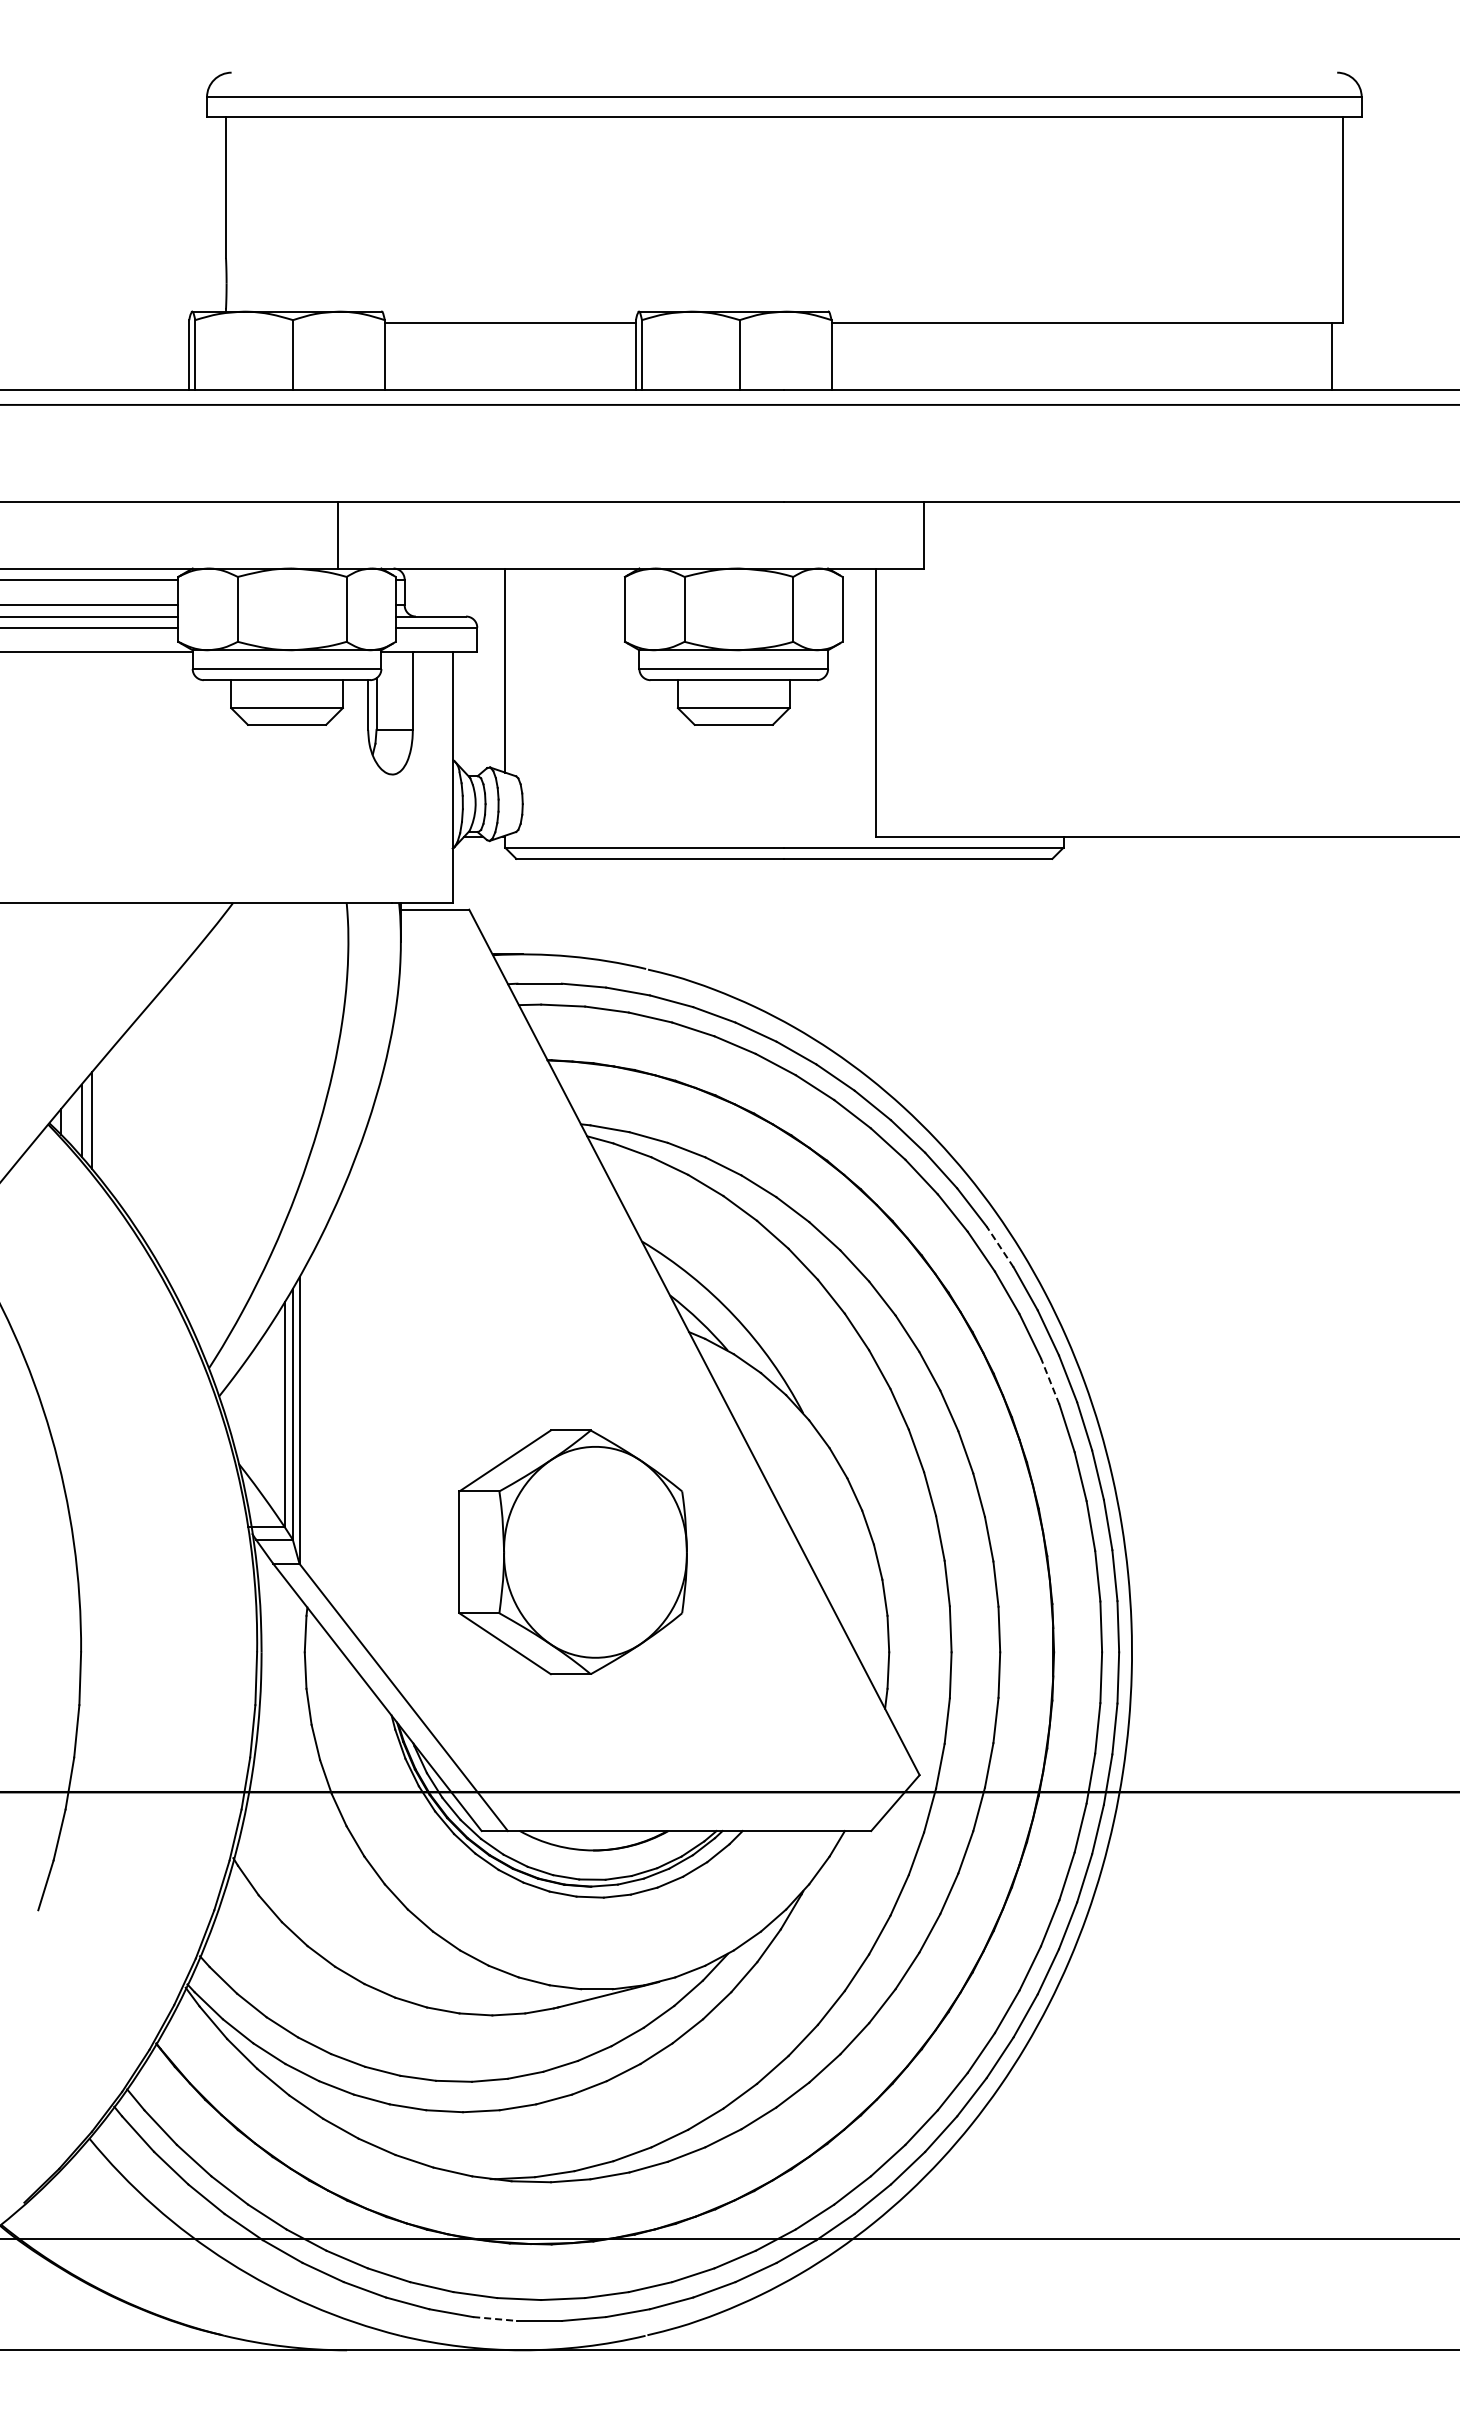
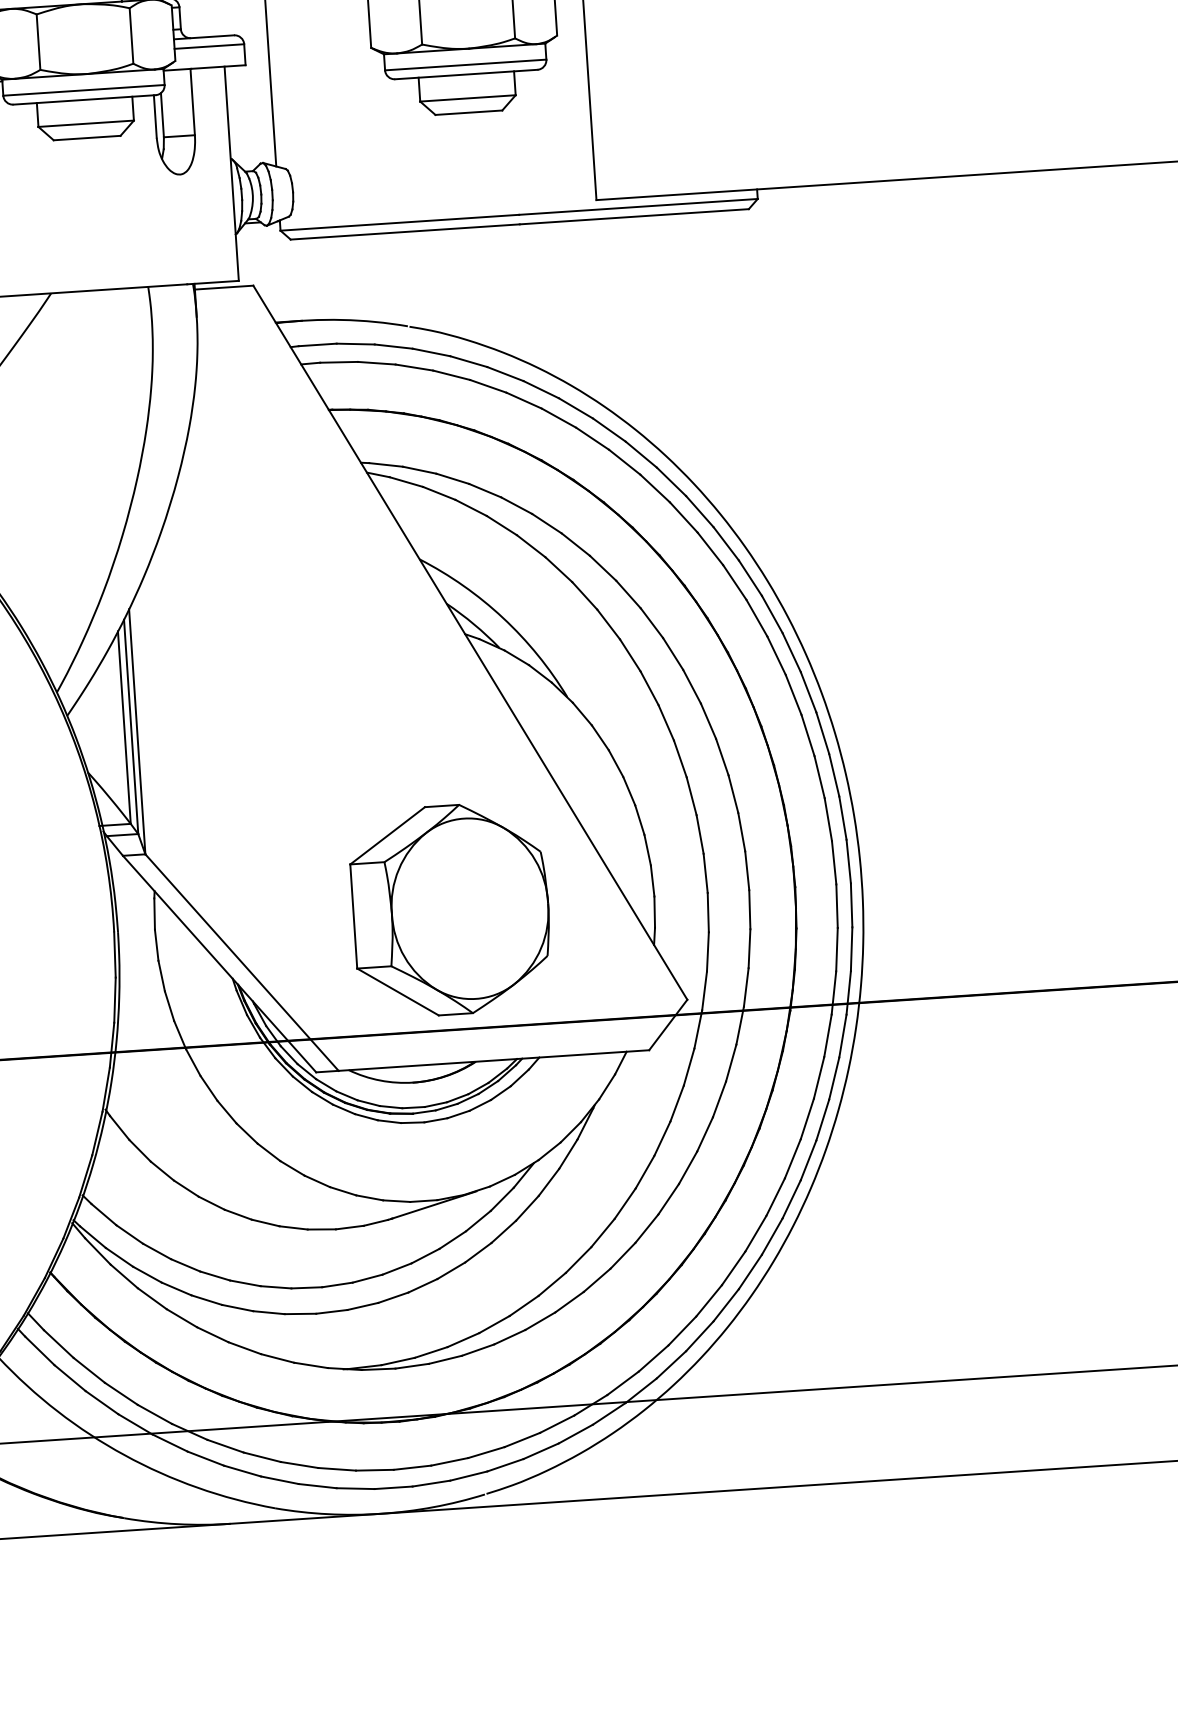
line: (999, 1246) -> (725, 543), dashed -> solid
line: (1050, 1381) -> (776, 655), dashed -> solid
part: (572, 1552) -> (450, 910), moved
line: (495, 2319) -> (355, 1489), dashed -> solid

